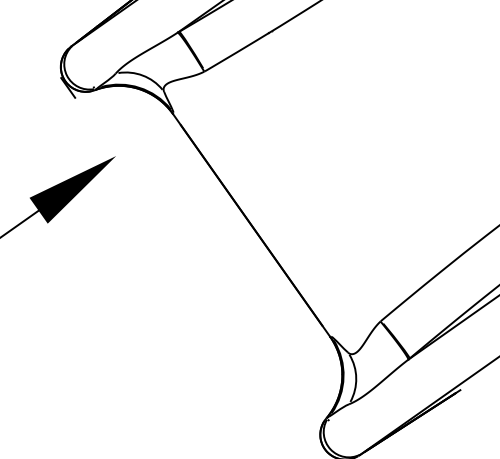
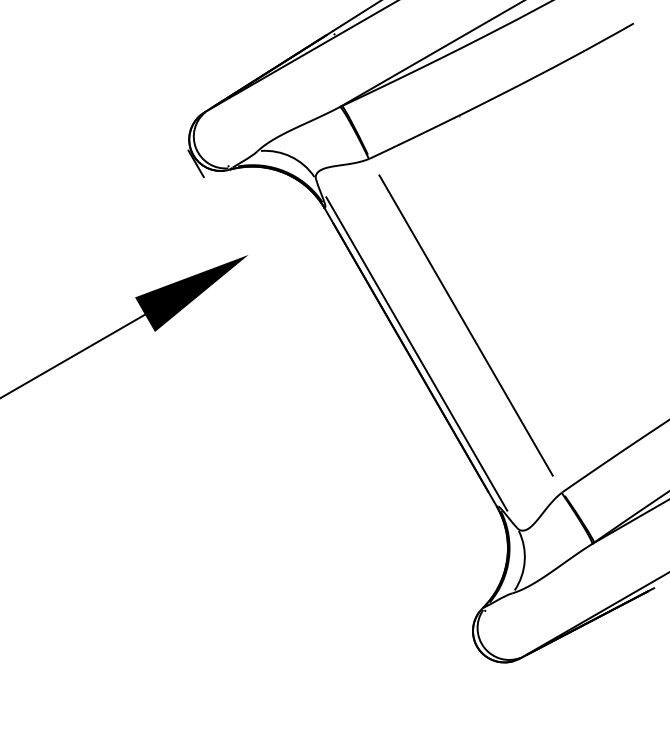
line: (292, 196) -> (465, 325), added
line: (255, 221) -> (416, 353), added

